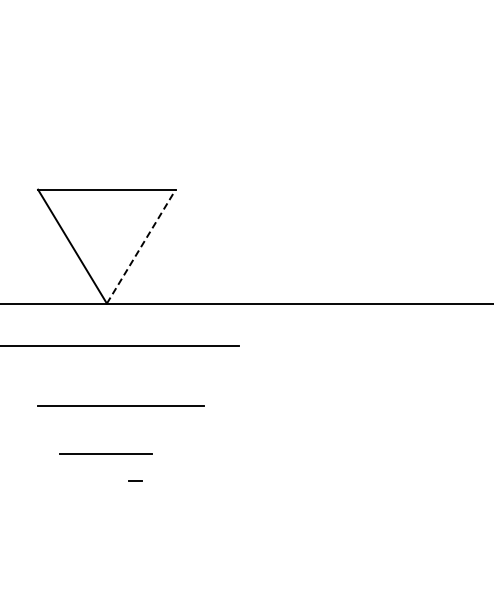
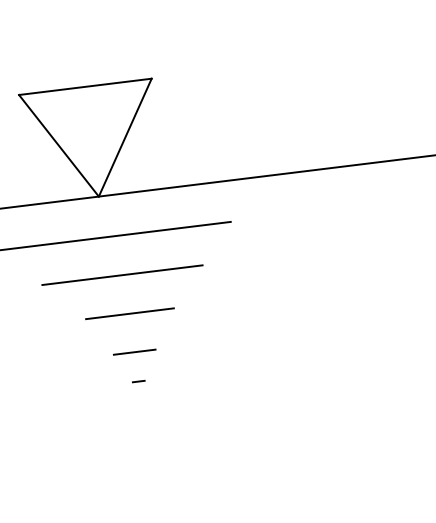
line: (141, 246) -> (125, 137), dashed -> solid
line: (120, 405) -> (121, 274), moved
line: (105, 453) -> (129, 313), moved
line: (123, 467) -> (134, 352), added
line: (135, 480) -> (138, 381), moved

